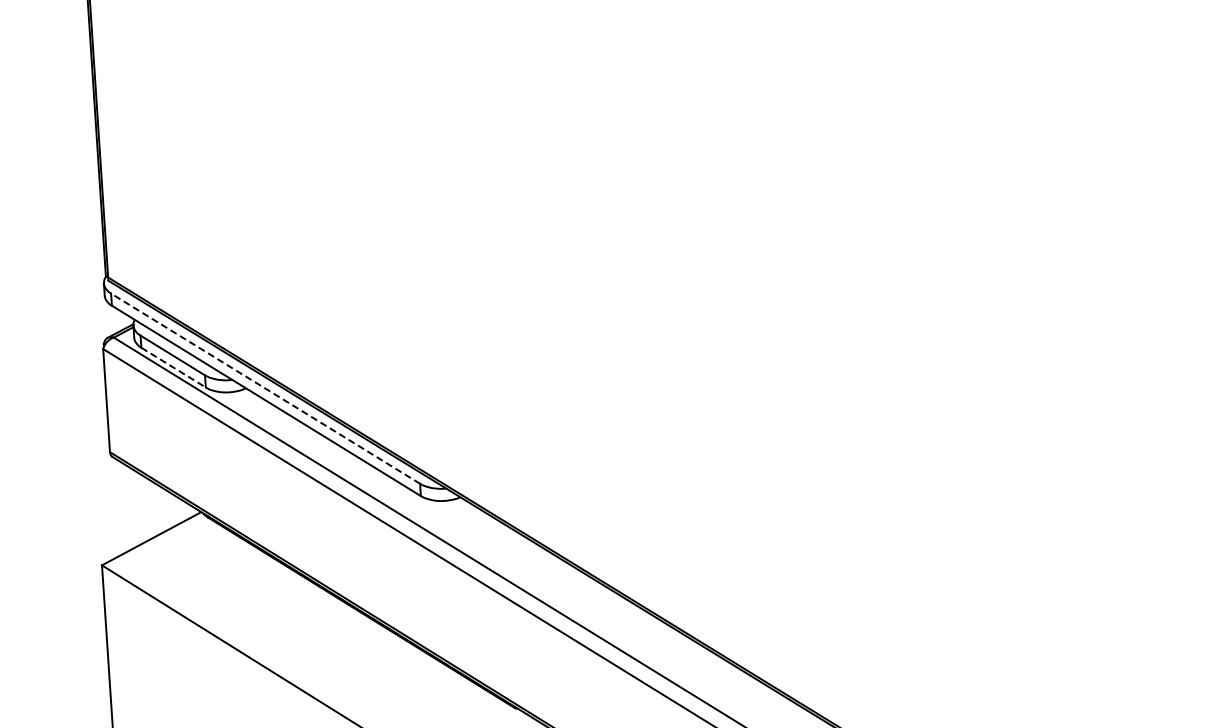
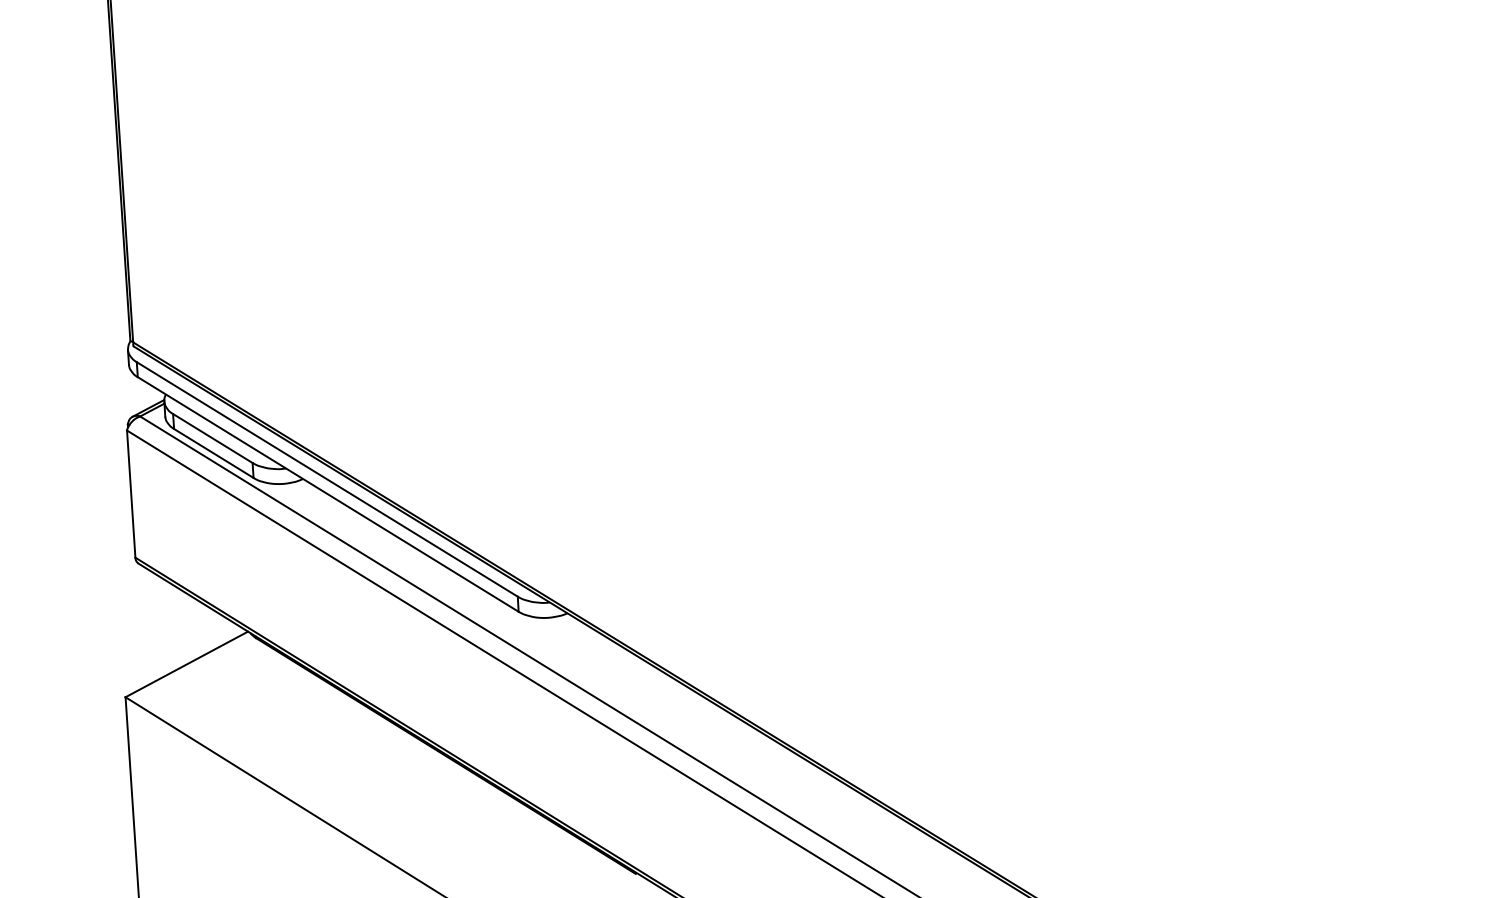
line: (173, 367) -> (213, 453), dashed -> solid
line: (265, 388) -> (327, 479), dashed -> solid

